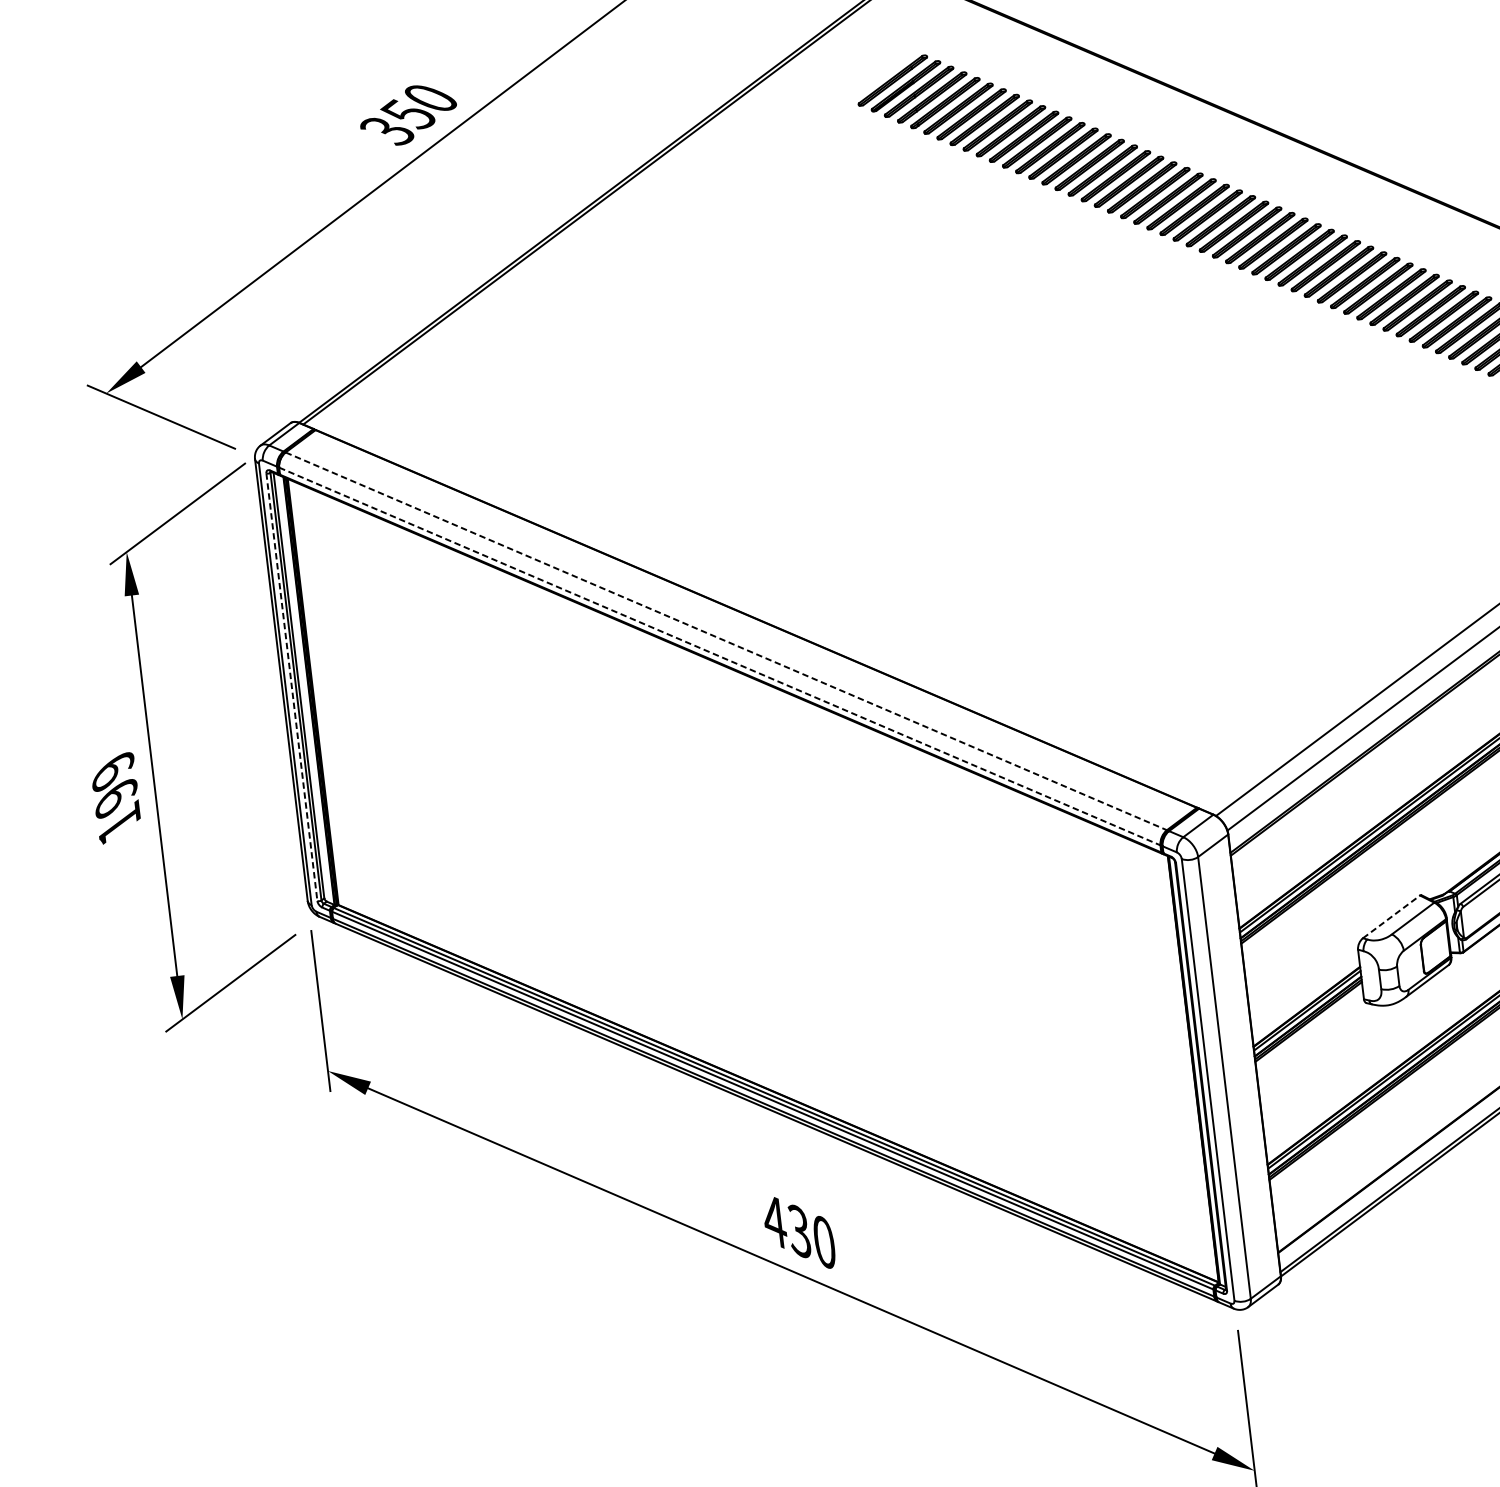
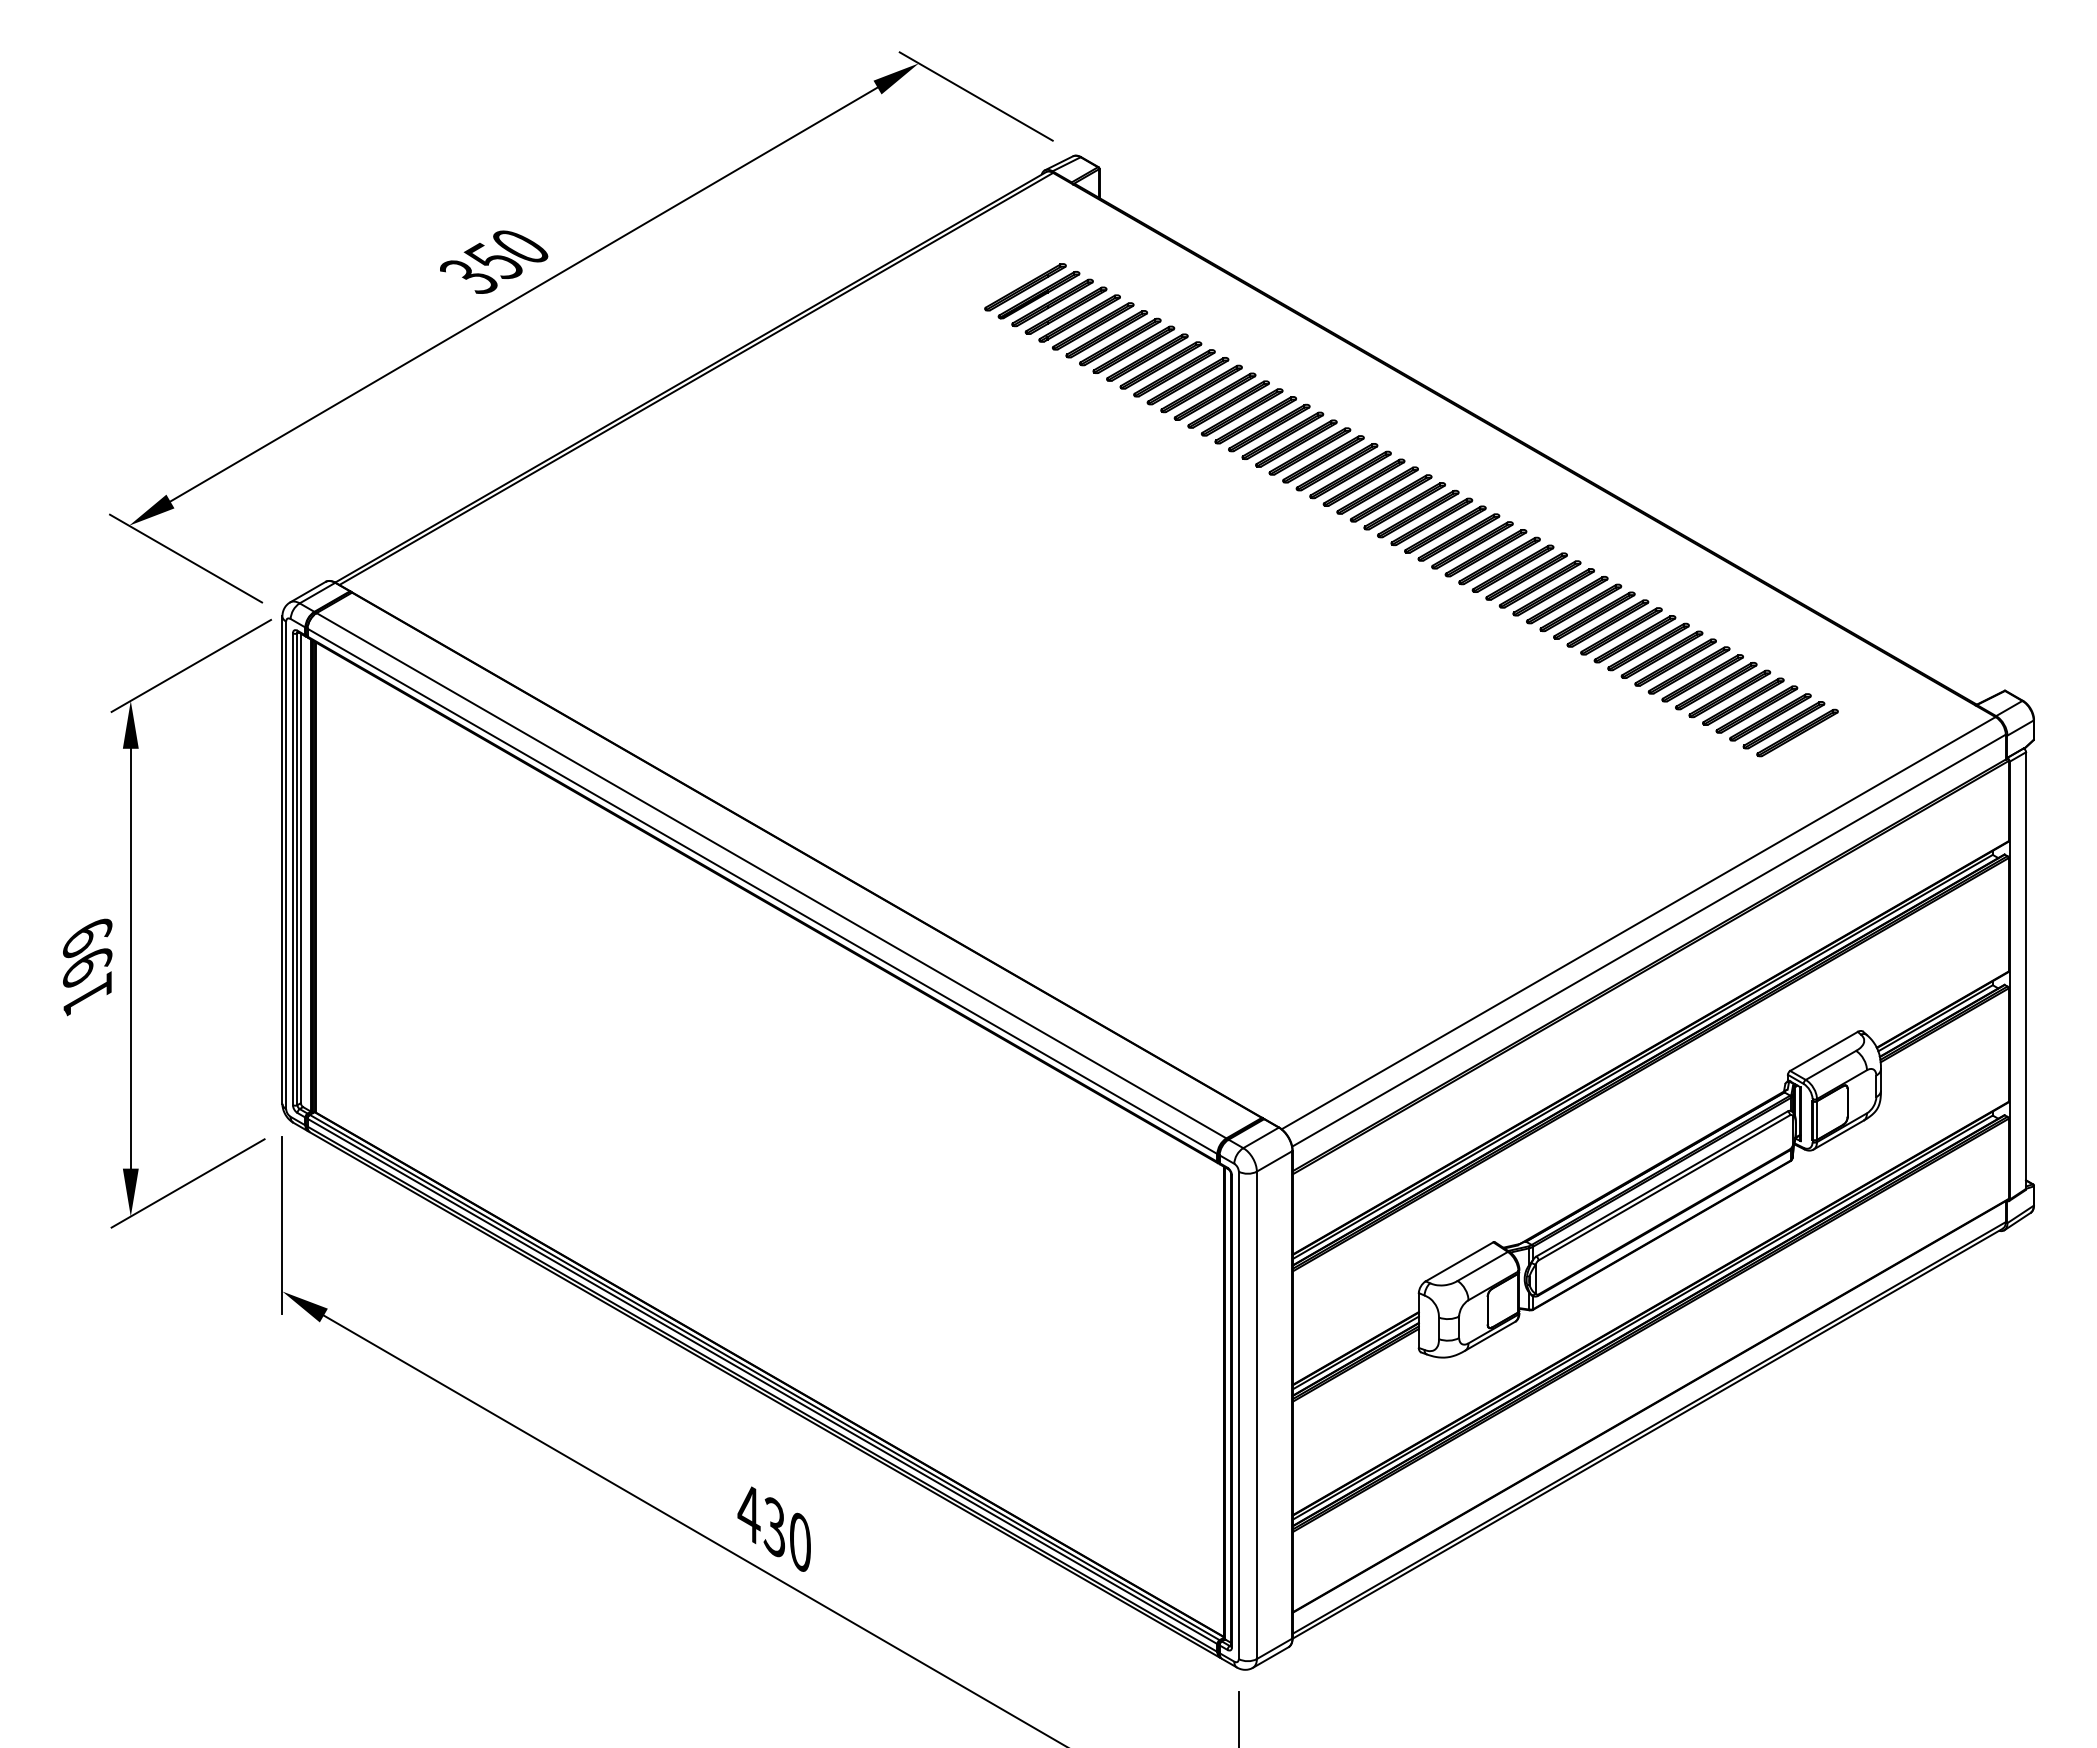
line: (726, 642) -> (771, 876), dashed -> solid
line: (719, 656) -> (762, 891), dashed -> solid
line: (291, 687) -> (292, 869), dashed -> solid
line: (1391, 916) -> (1459, 1261), dashed -> solid

